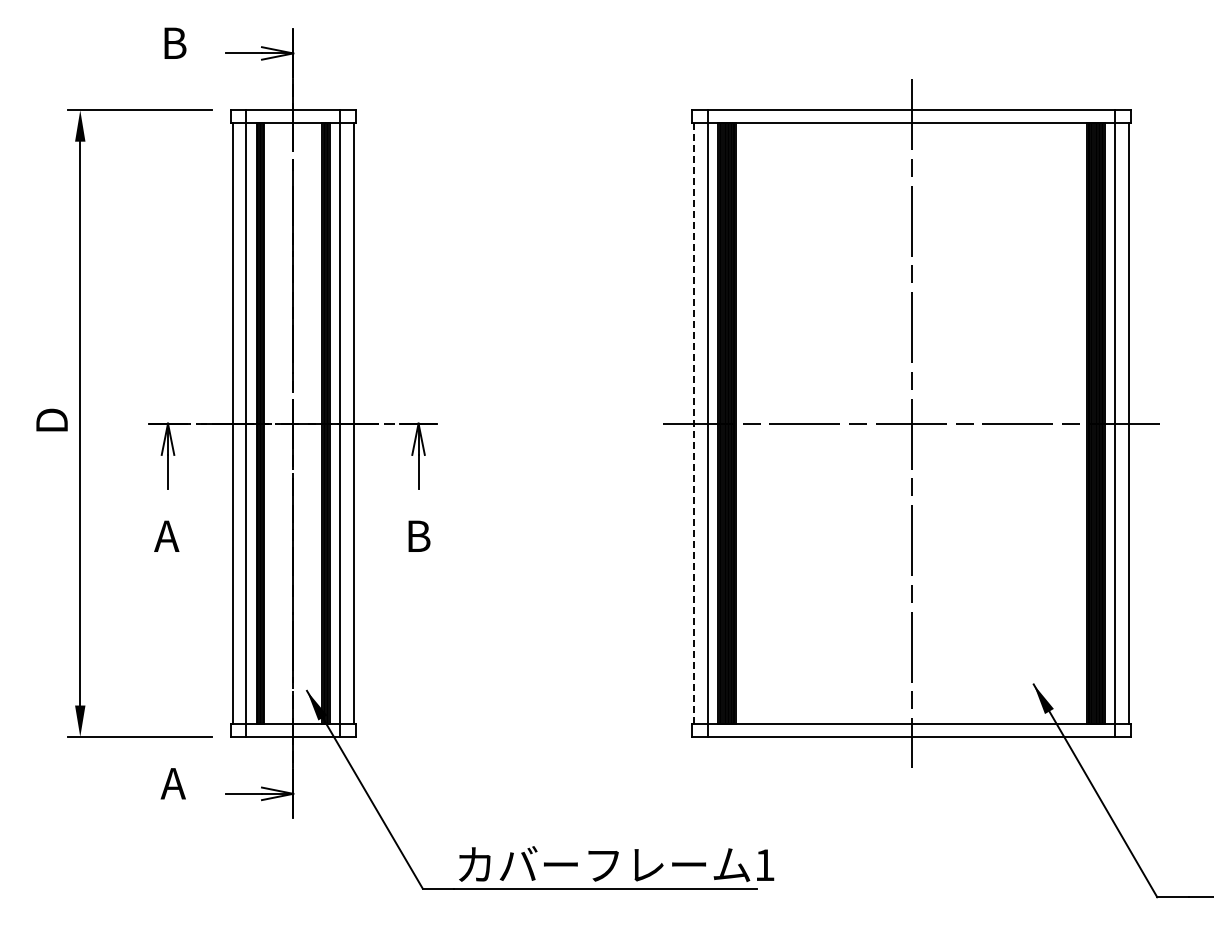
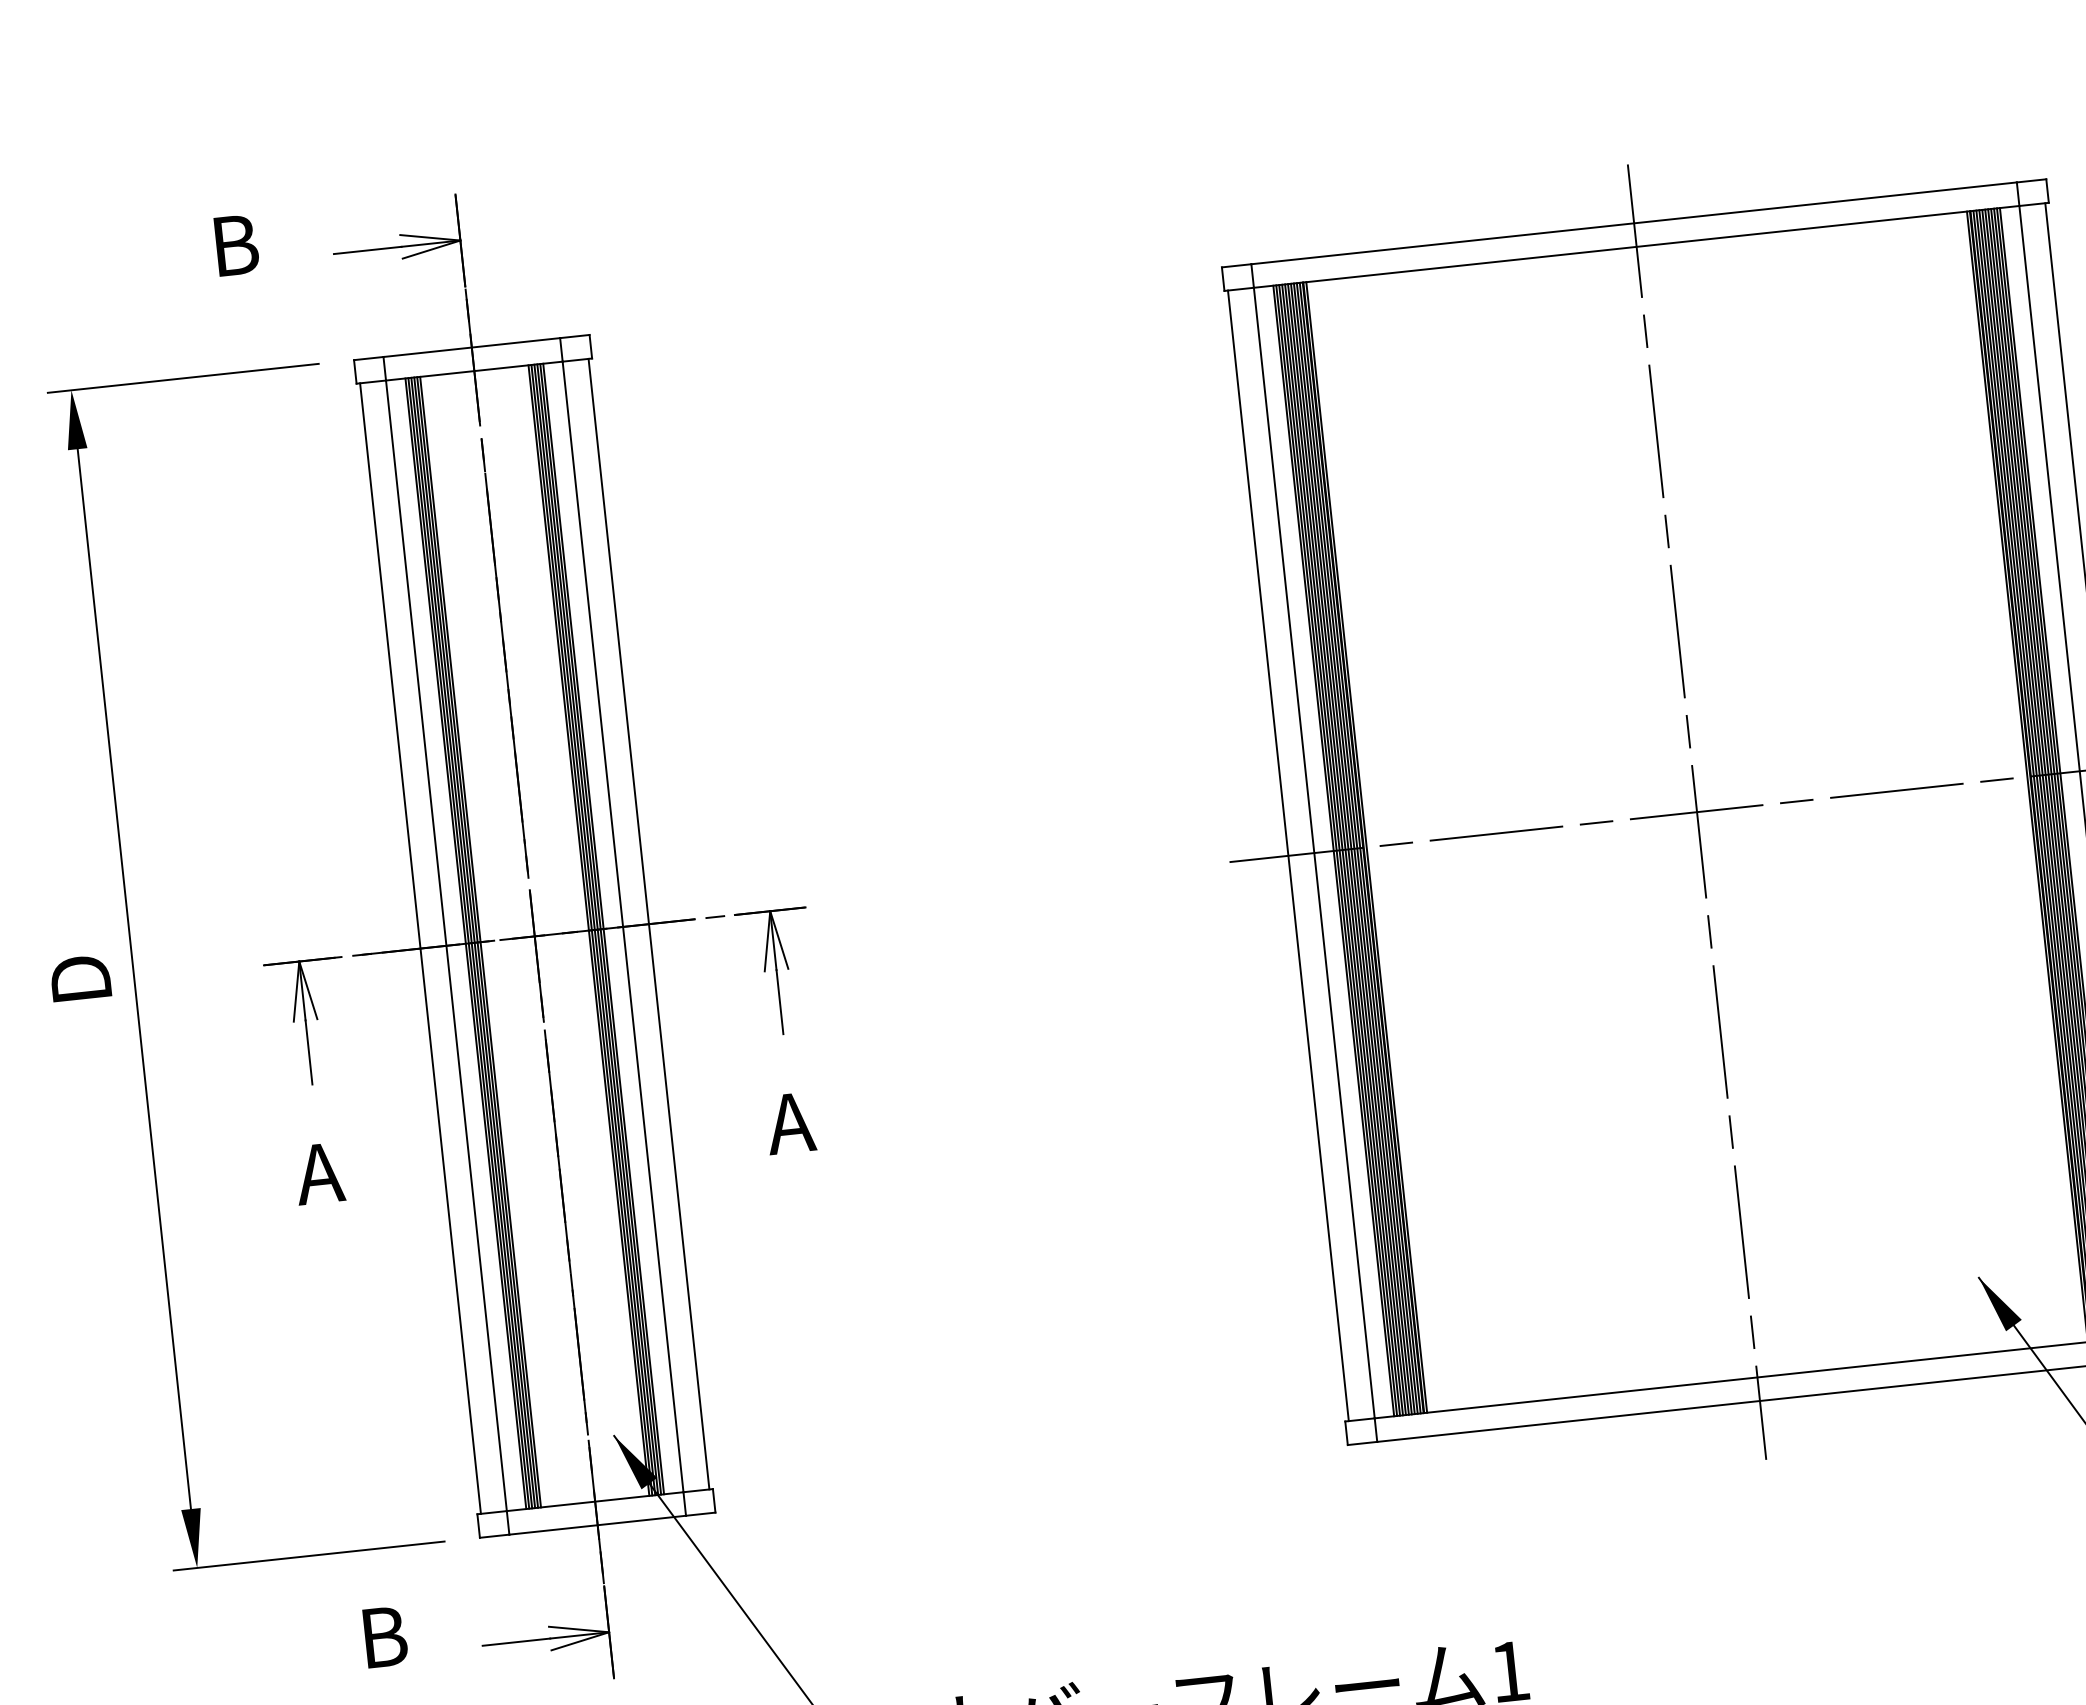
line: (694, 423) -> (1288, 855), dashed -> solid
text: (417, 535) -> (790, 1121), B -> A
text: (173, 783) -> (381, 1636), A -> B

